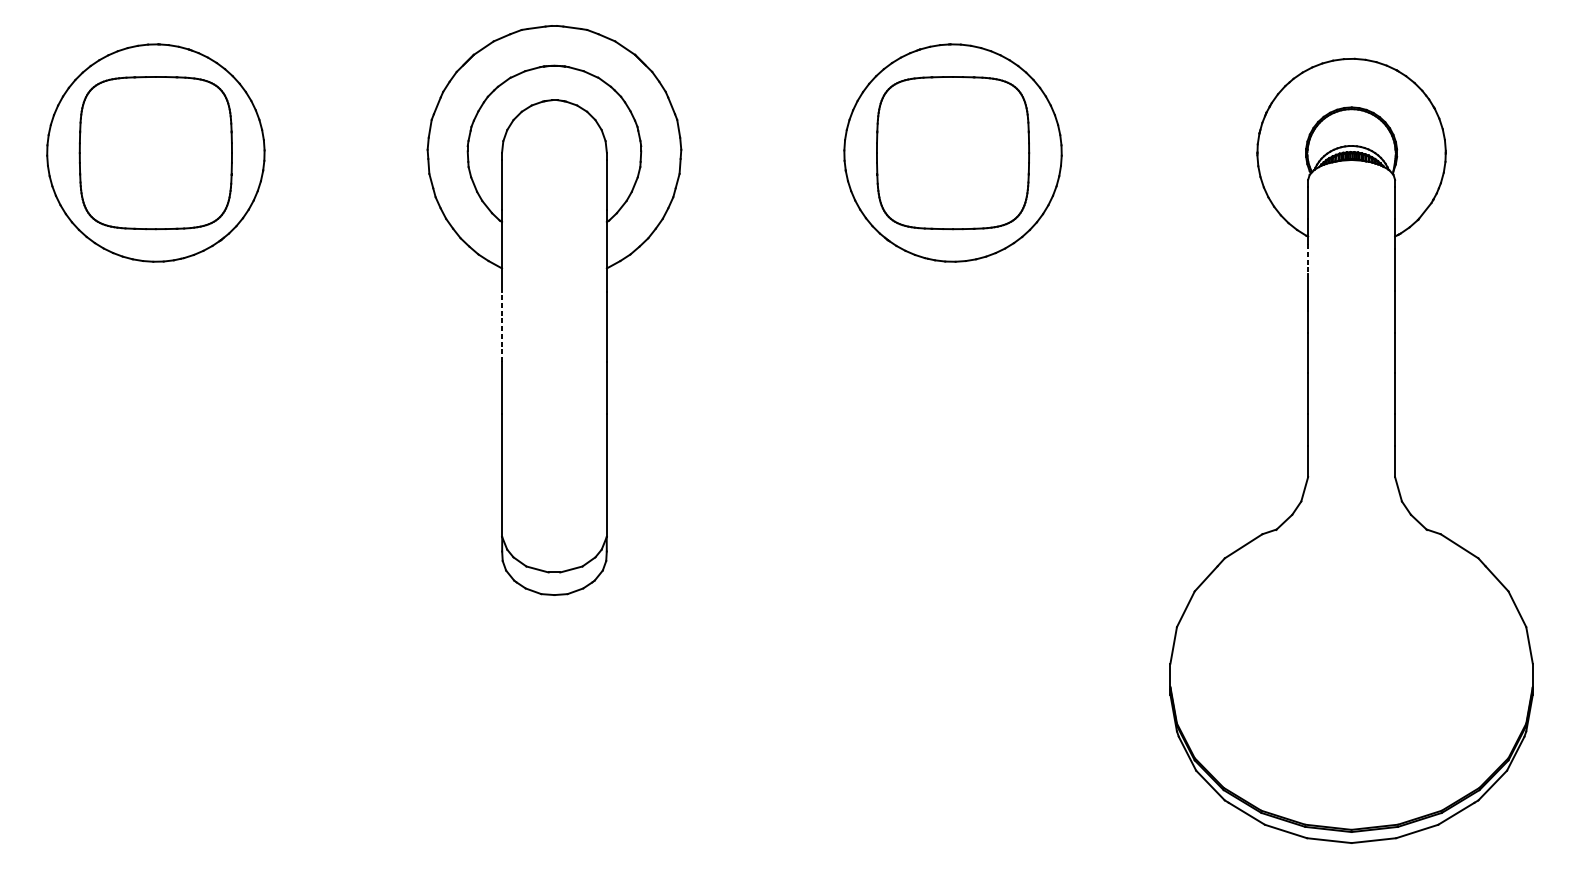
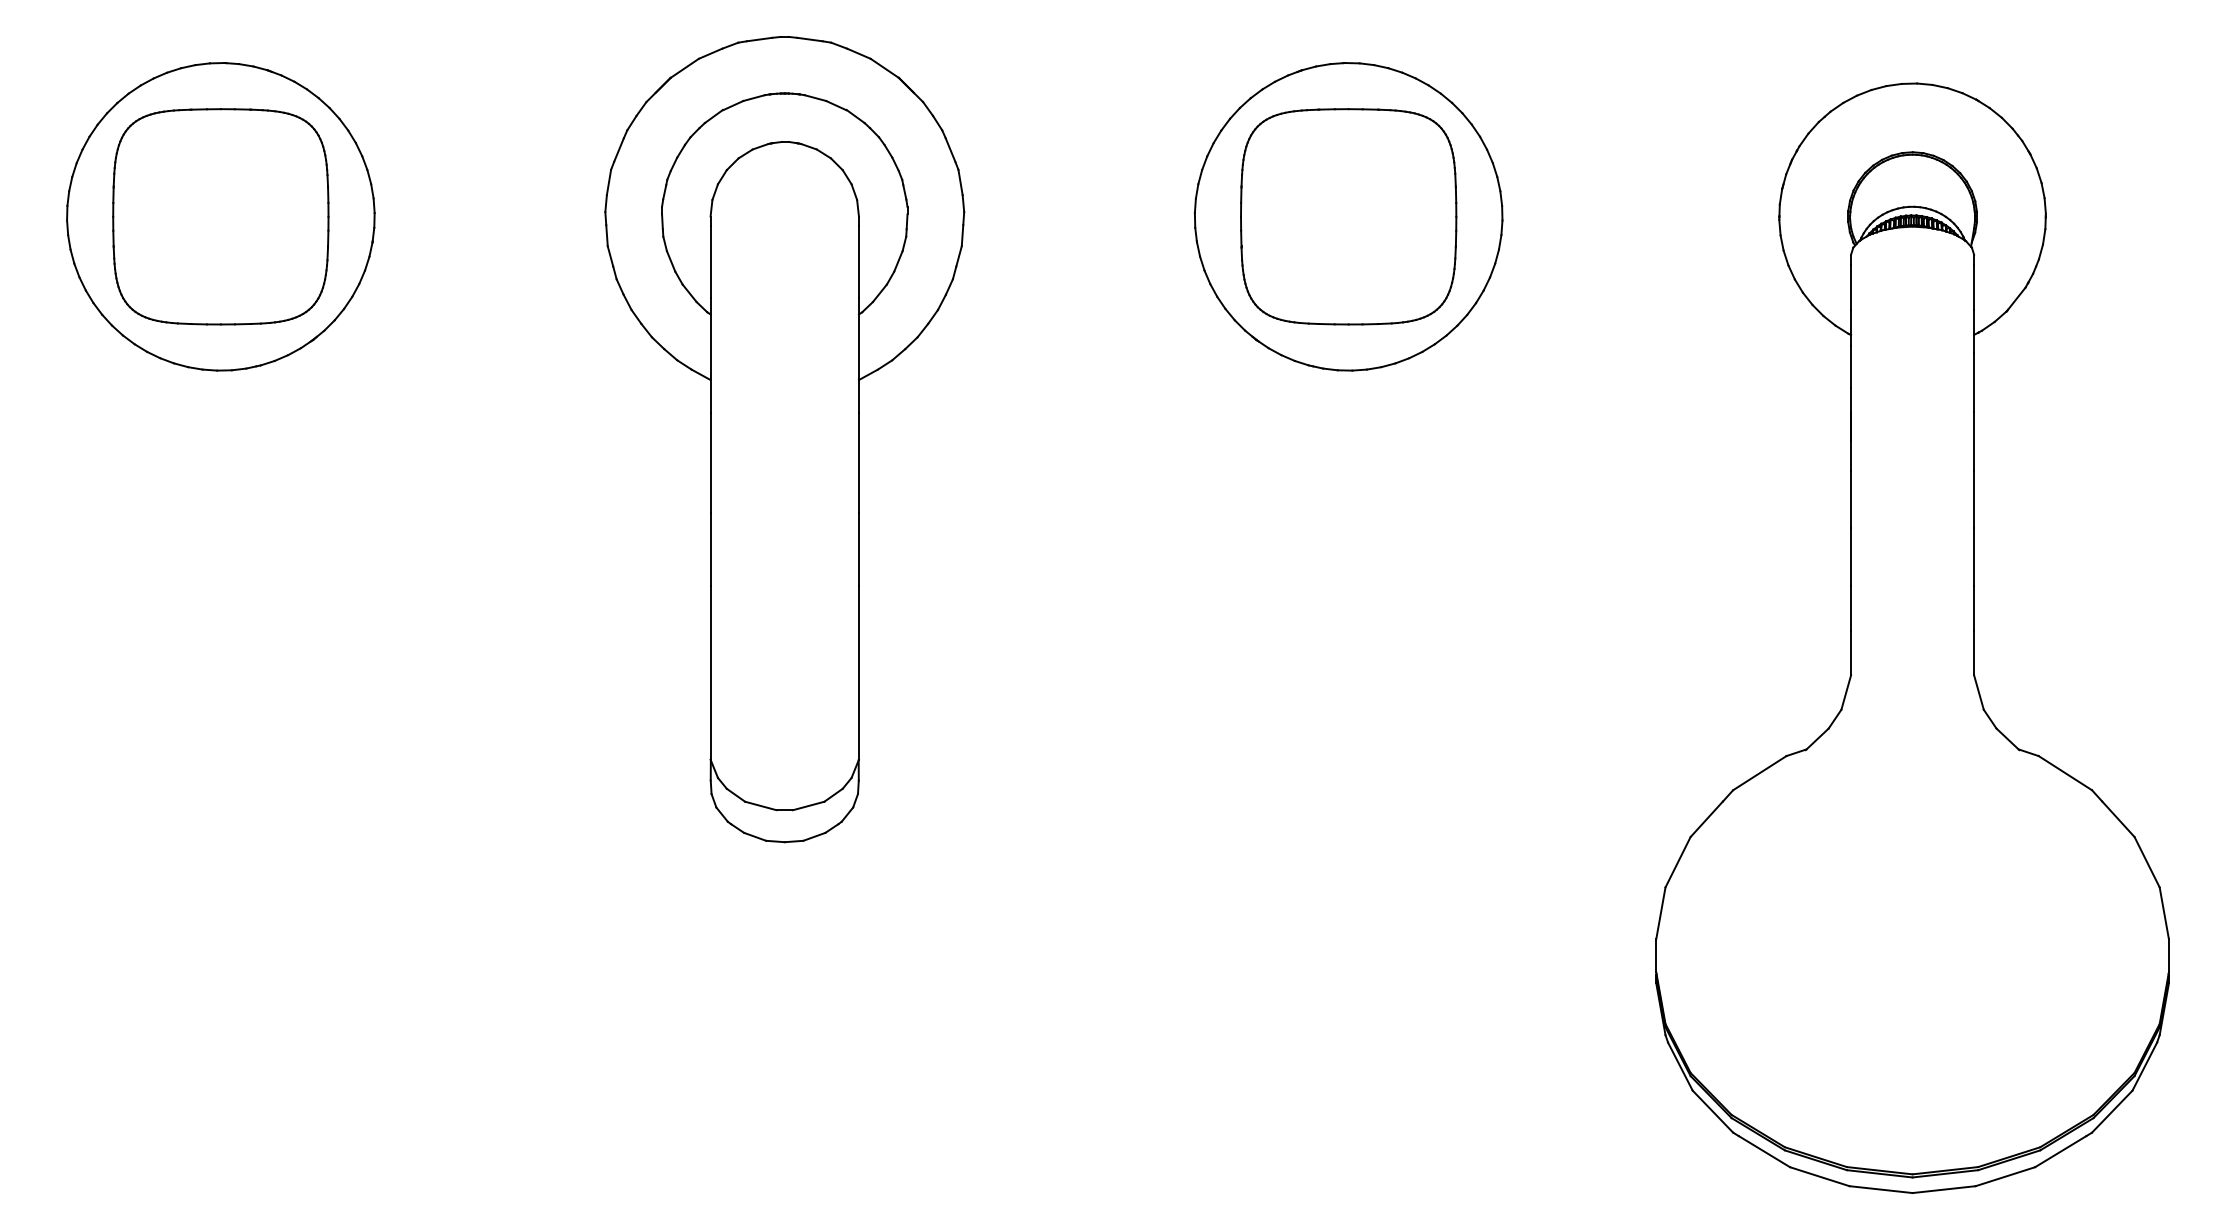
line: (1308, 259) -> (1851, 367), dashed -> solid
line: (501, 326) -> (710, 462), dashed -> solid

